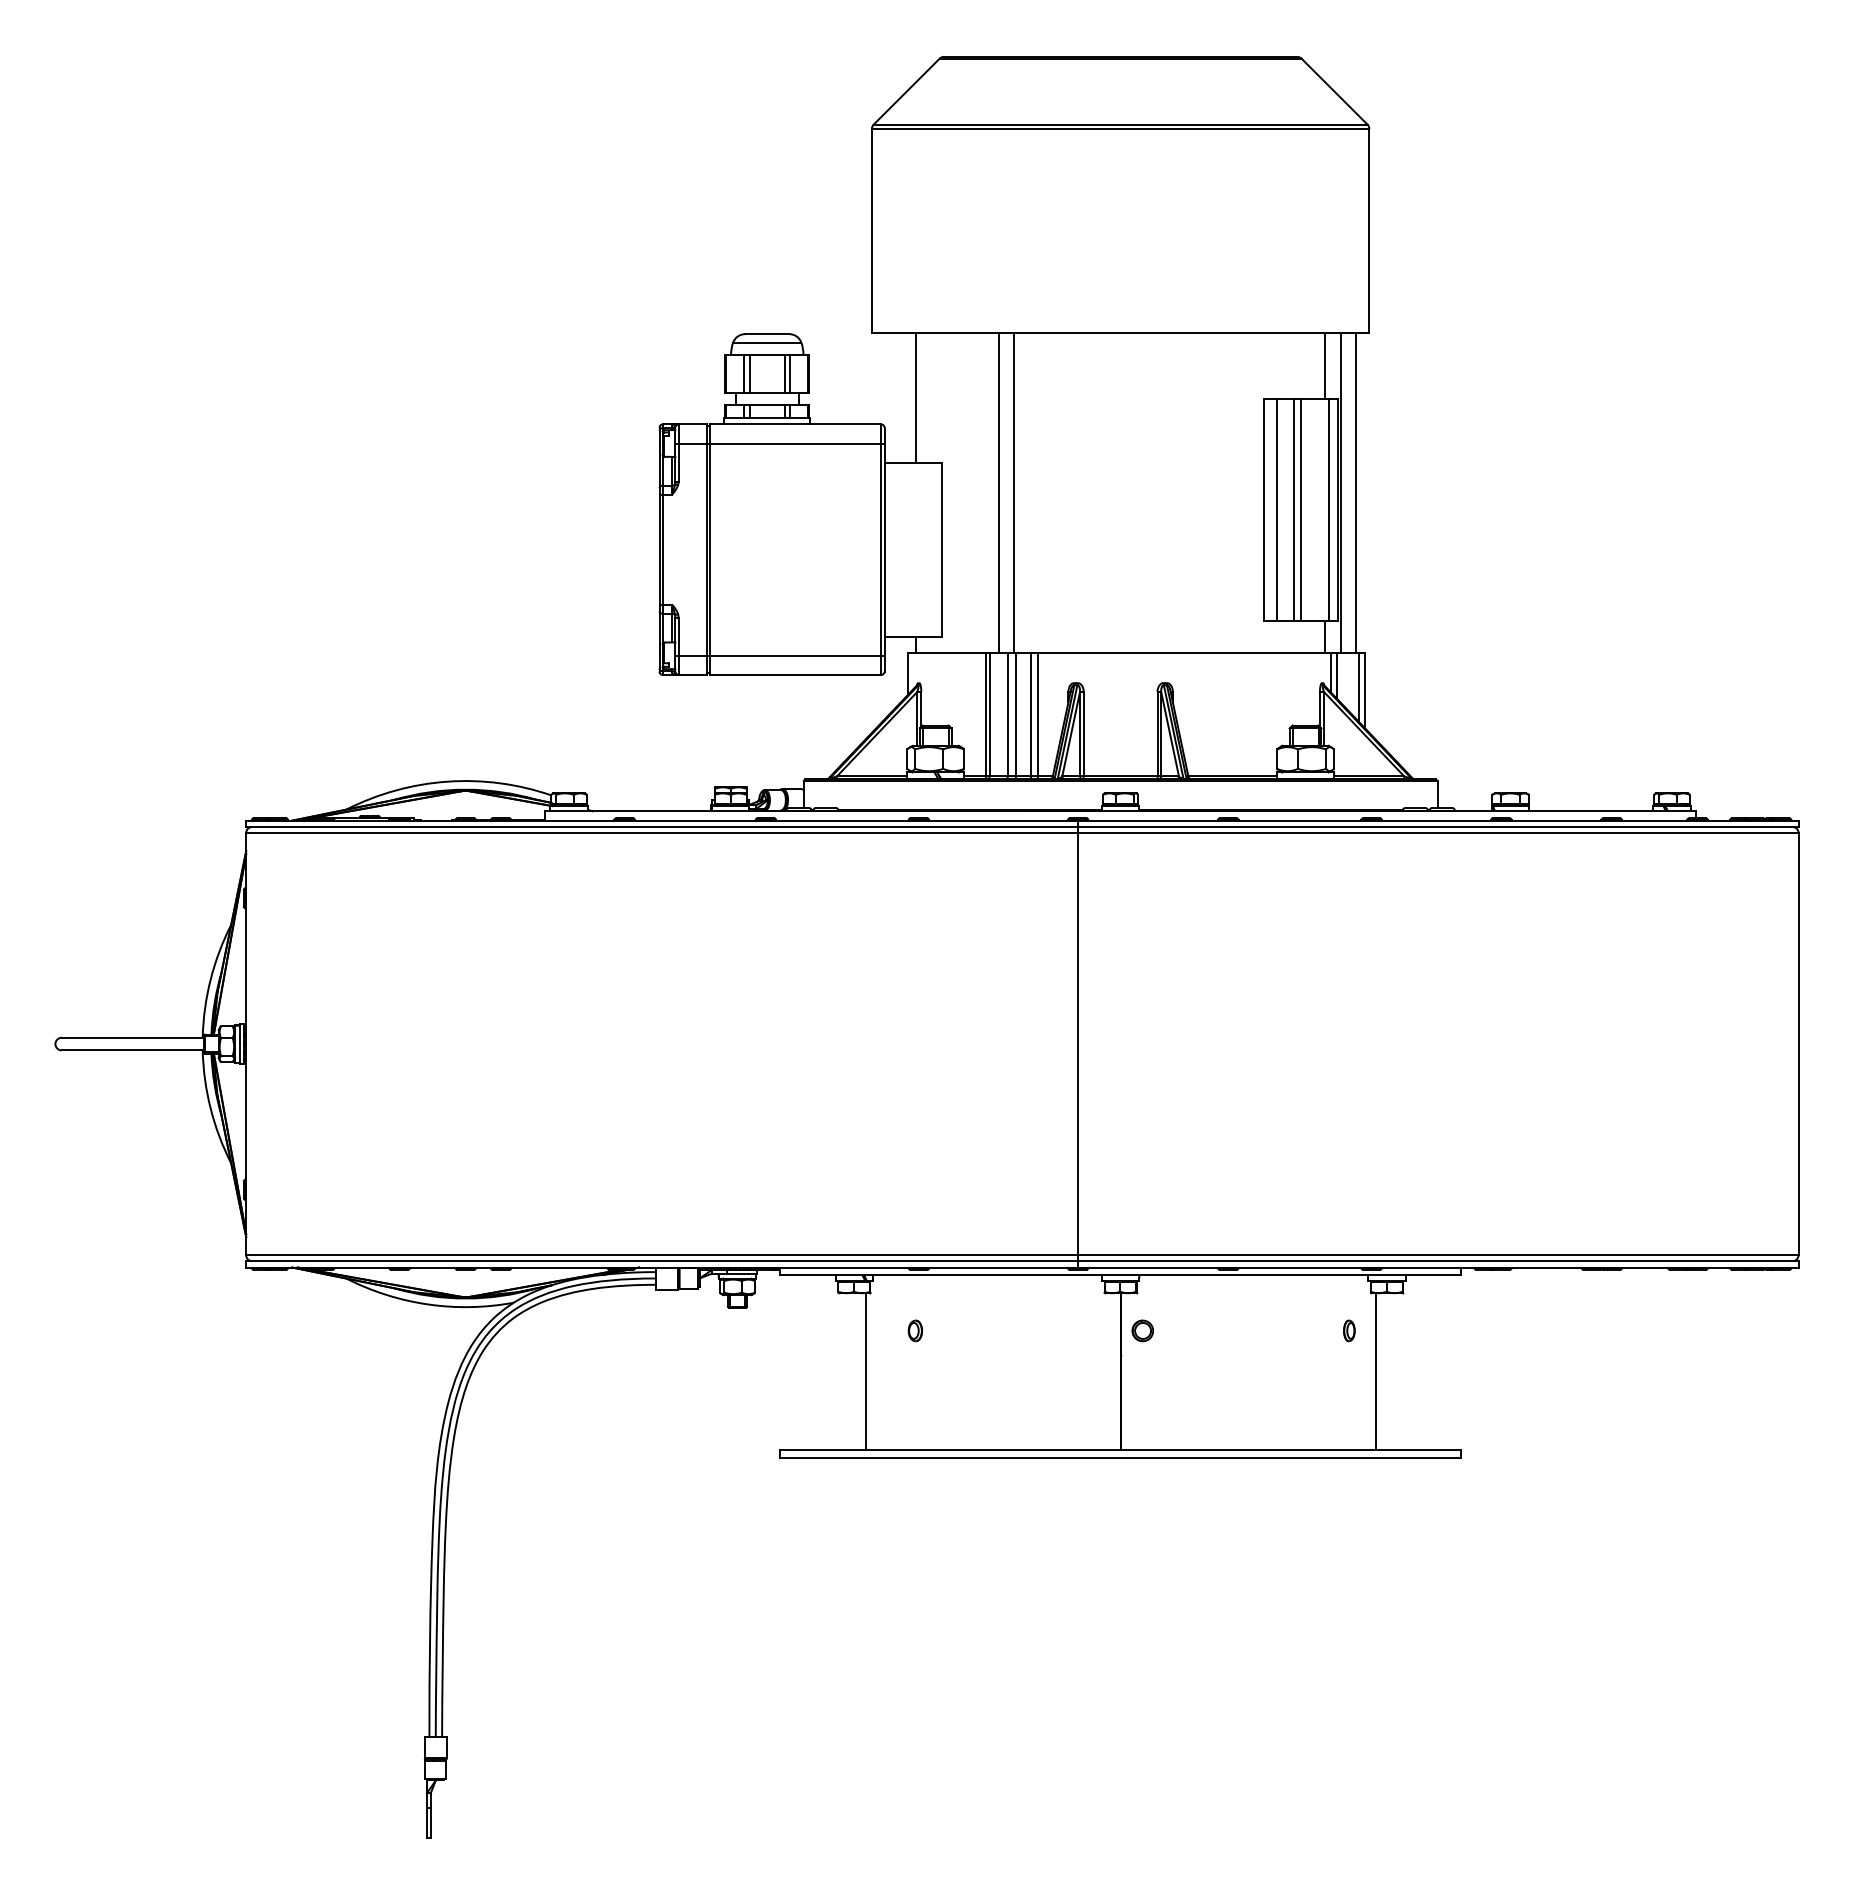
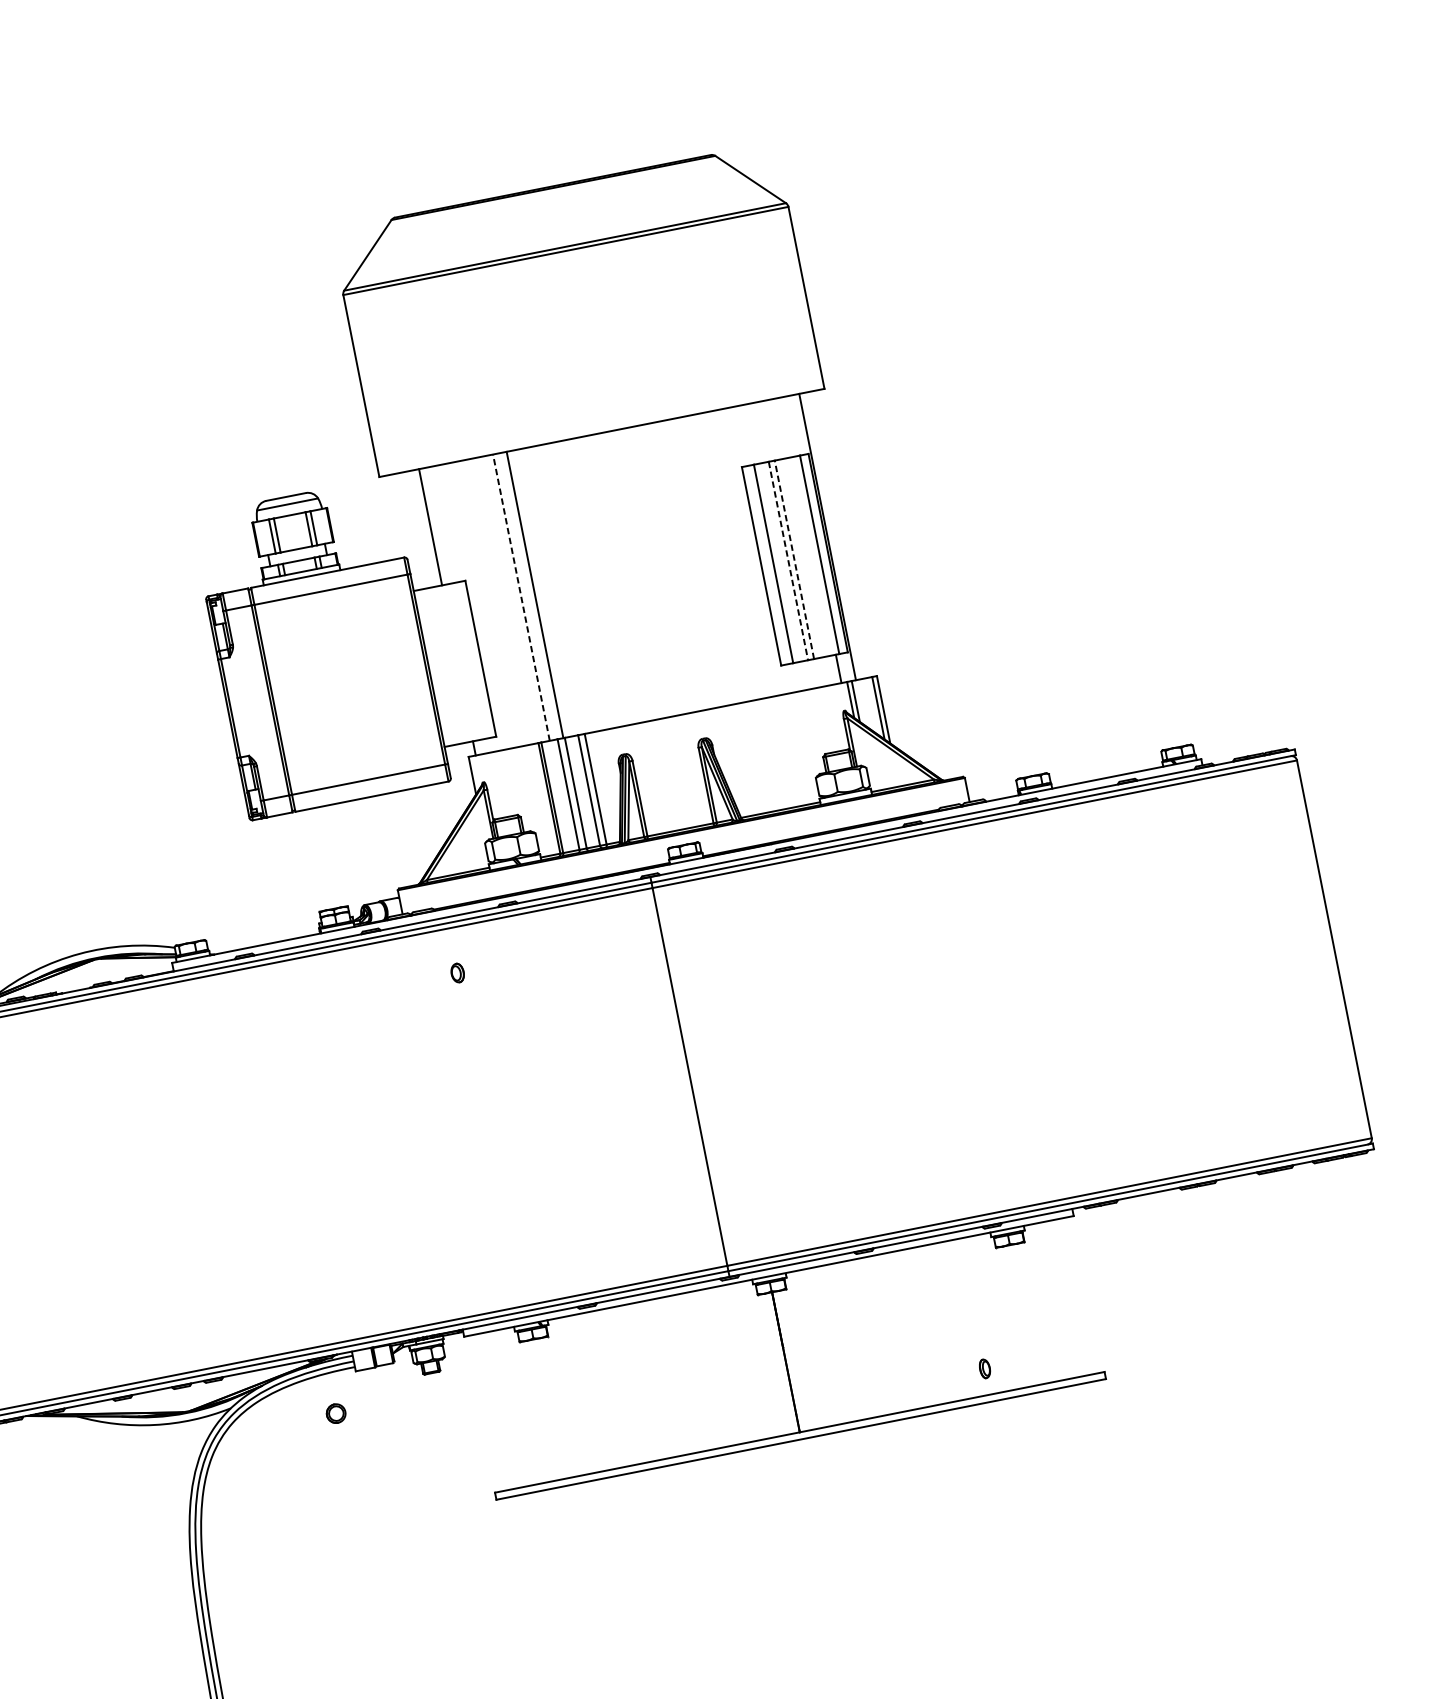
line: (1325, 365) -> (791, 426), removed
line: (998, 492) -> (521, 597), solid -> dashed
line: (1356, 492) -> (841, 534), removed
line: (1293, 510) -> (788, 561), solid -> dashed
line: (1300, 510) -> (794, 560), solid -> dashed
part: (914, 1330) -> (456, 972), moved
part: (1142, 1330) -> (335, 1413), moved
part: (1349, 1330) -> (985, 1368), moved
line: (865, 1371) -> (557, 1407), removed
line: (1375, 1371) -> (1013, 1317), removed

